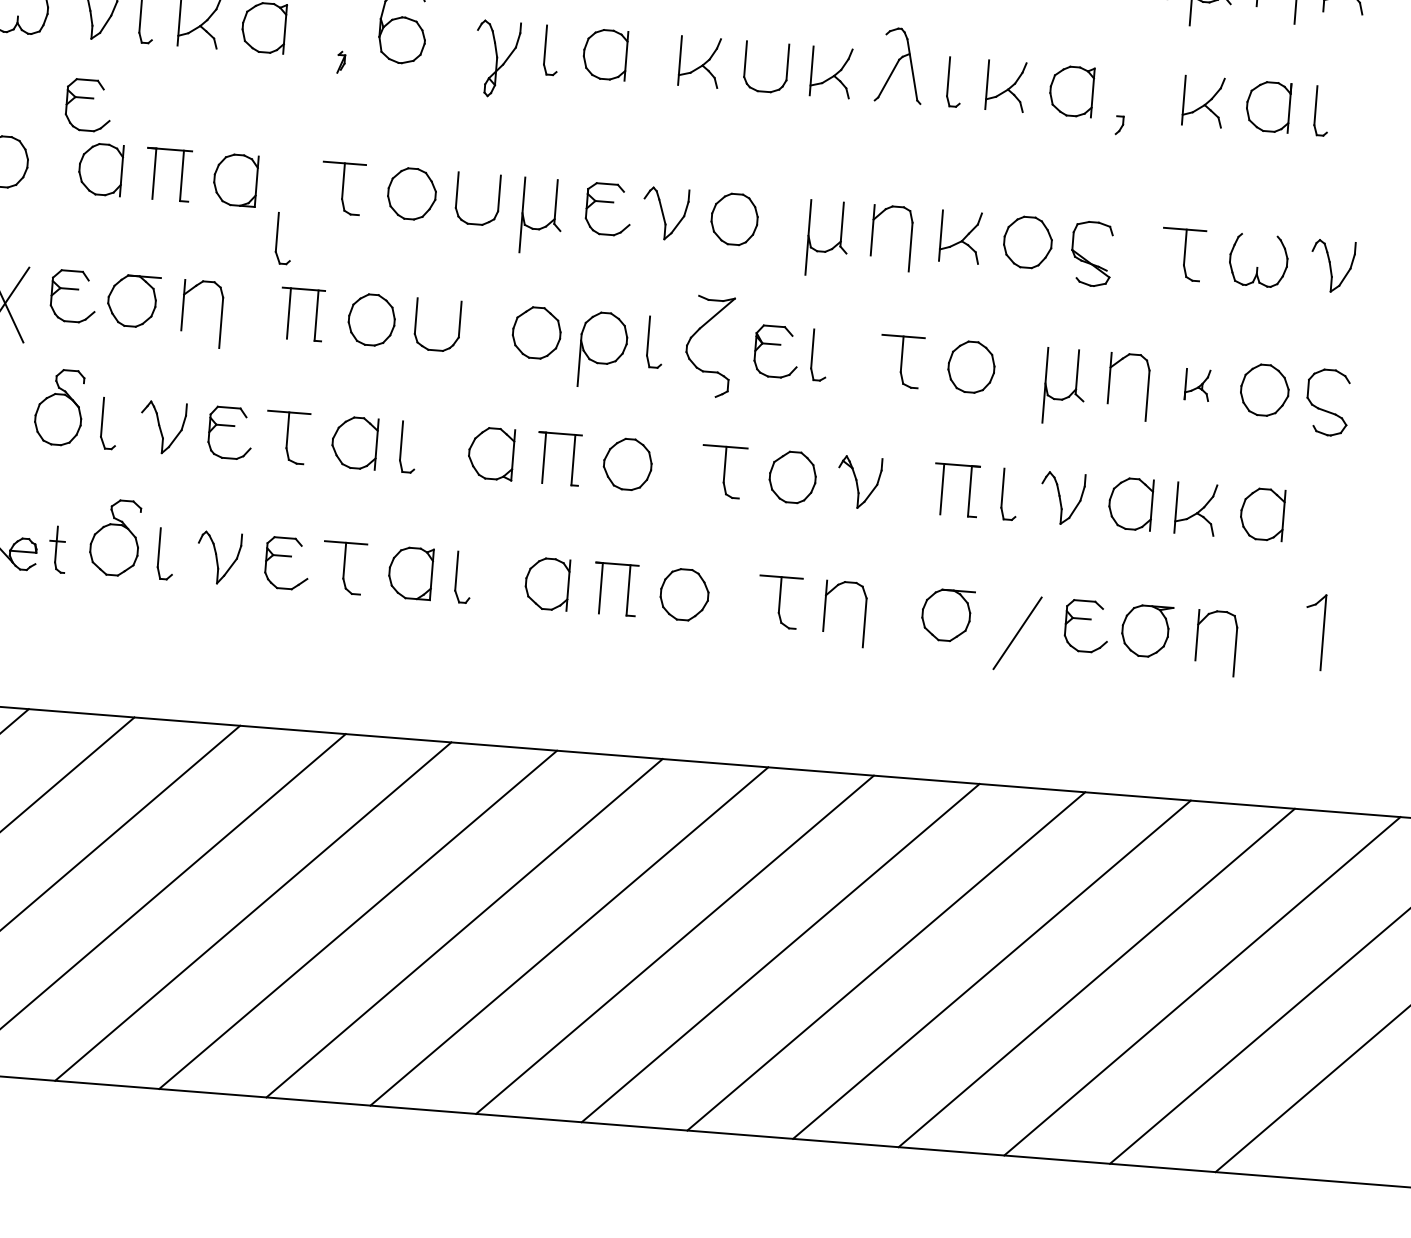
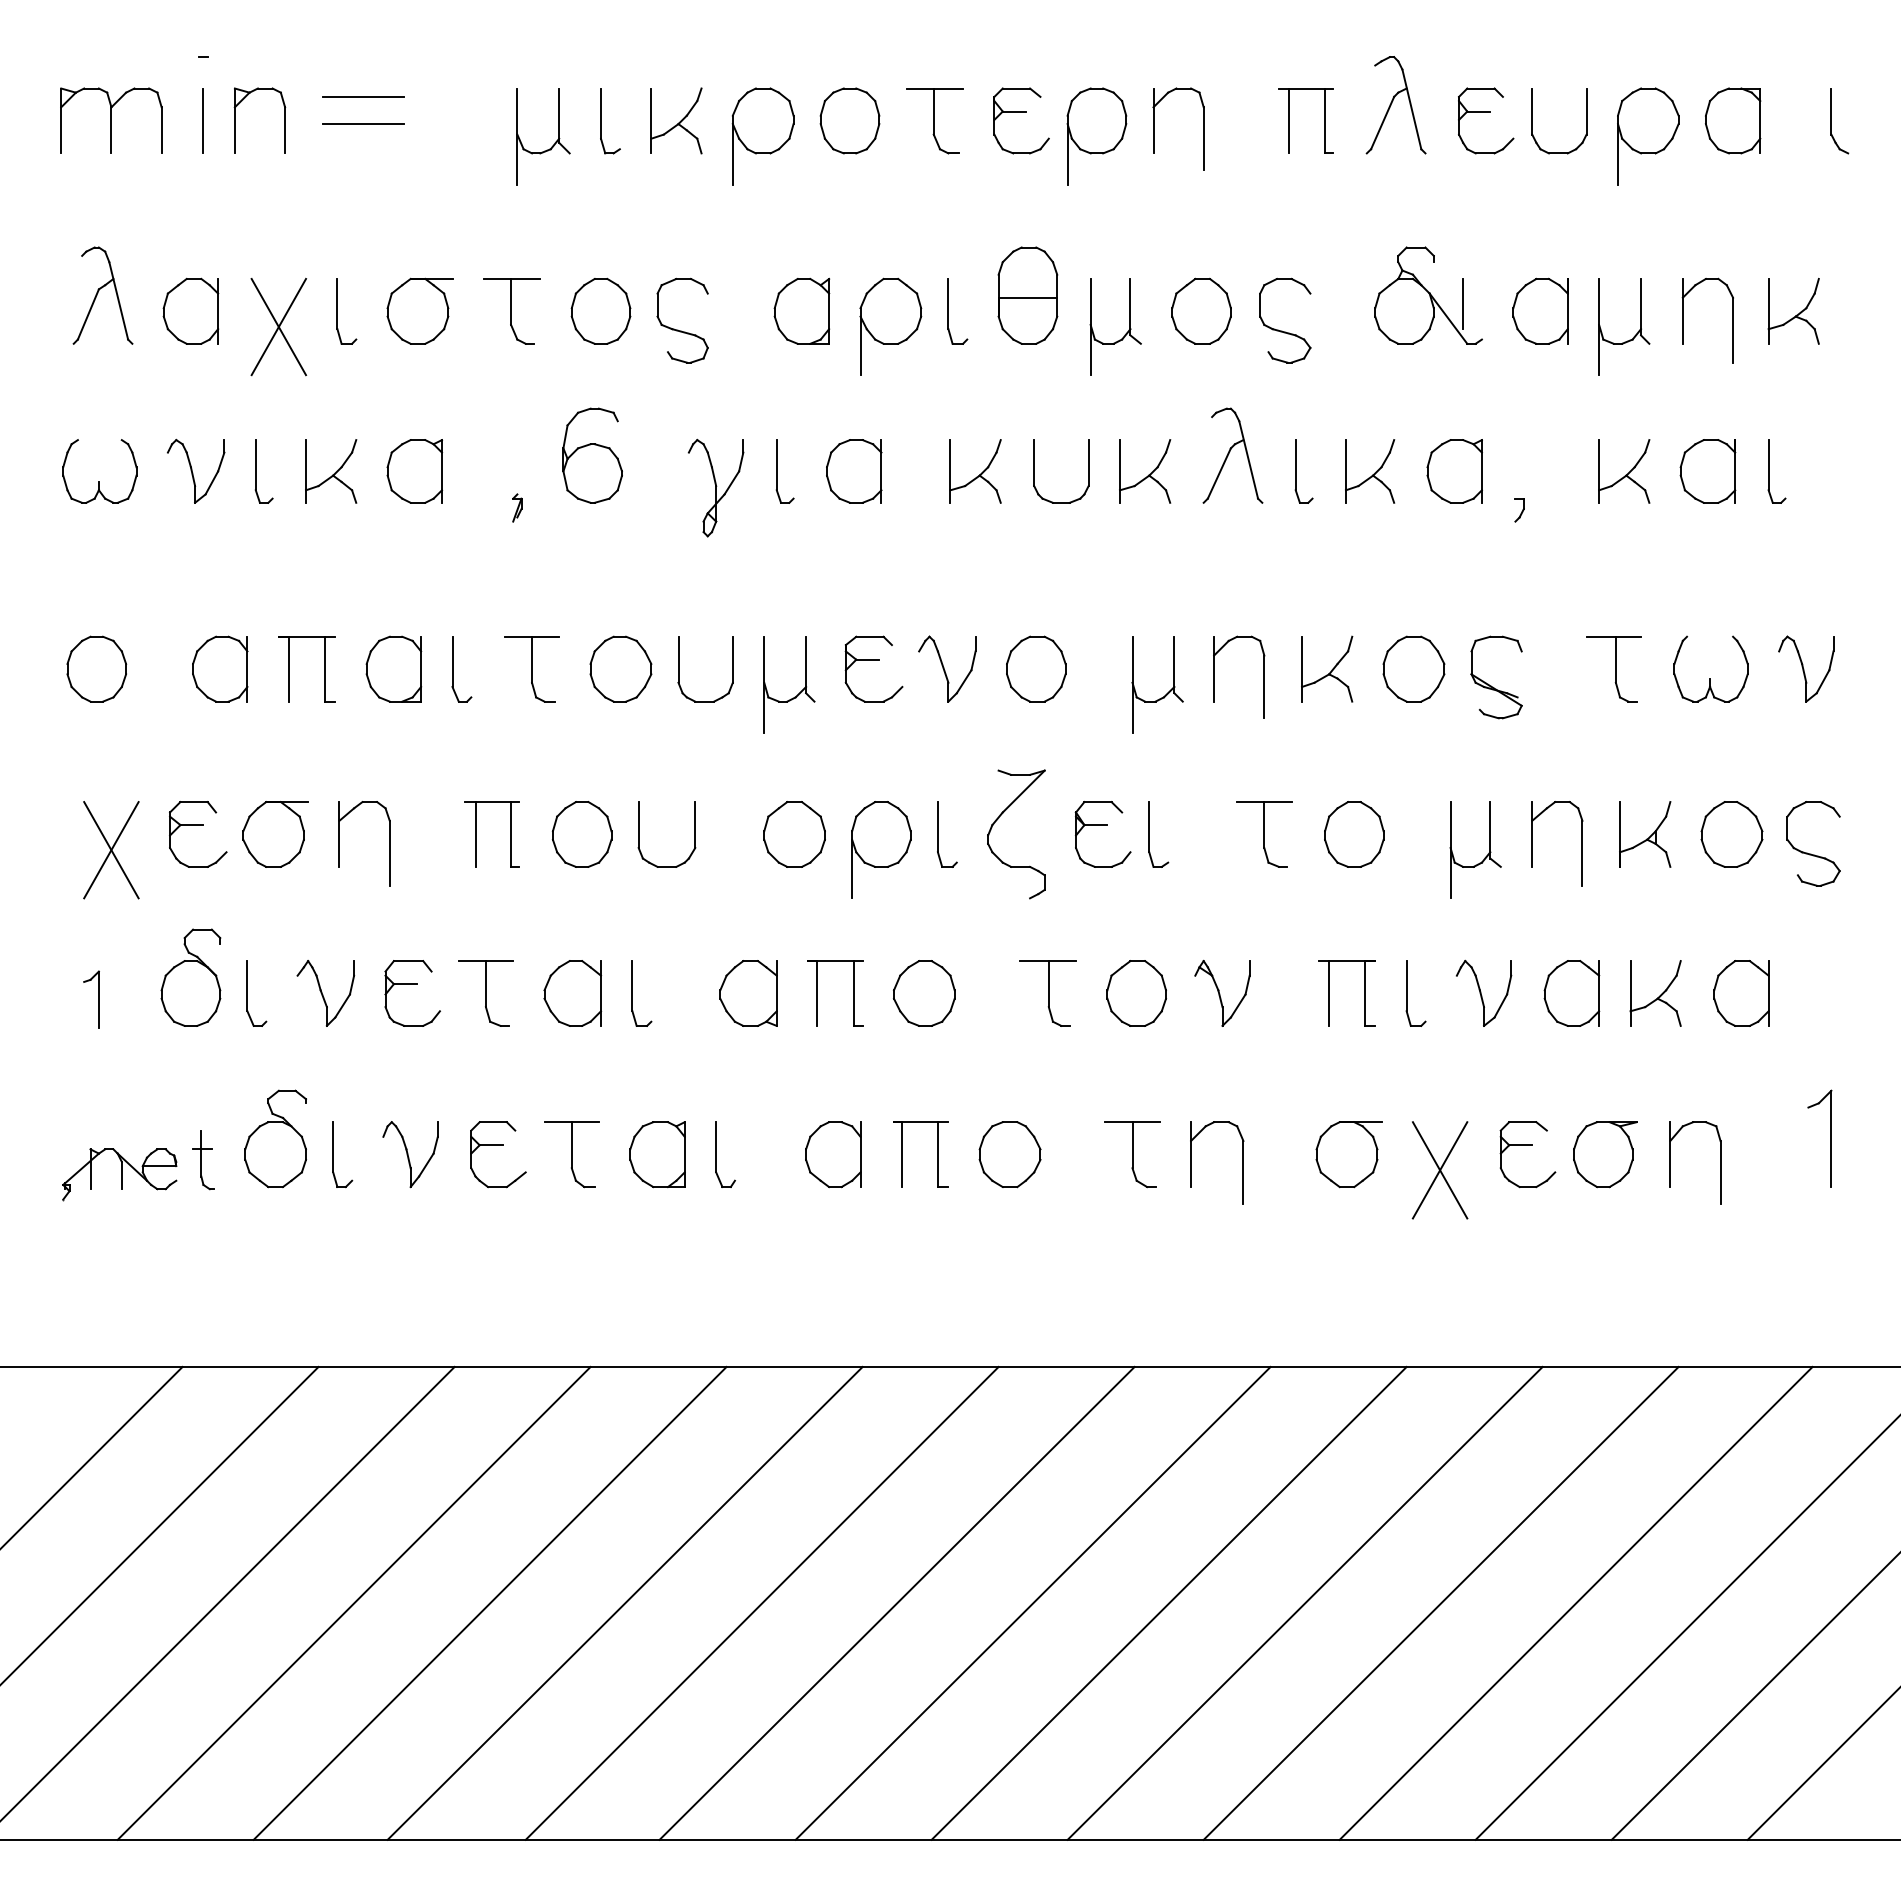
part: (89, 98) -> (198, 579), removed
part: (277, 238) -> (453, 669), moved
part: (1197, 385) -> (1645, 834), size x1.67
line: (1017, 633) -> (1439, 1170), added

